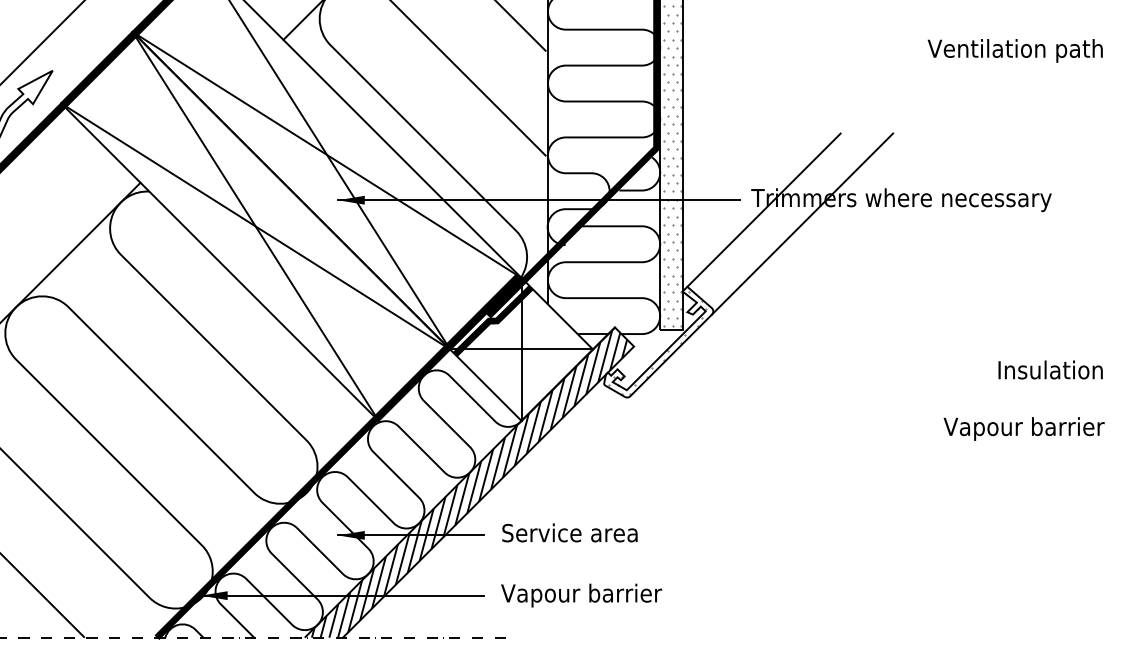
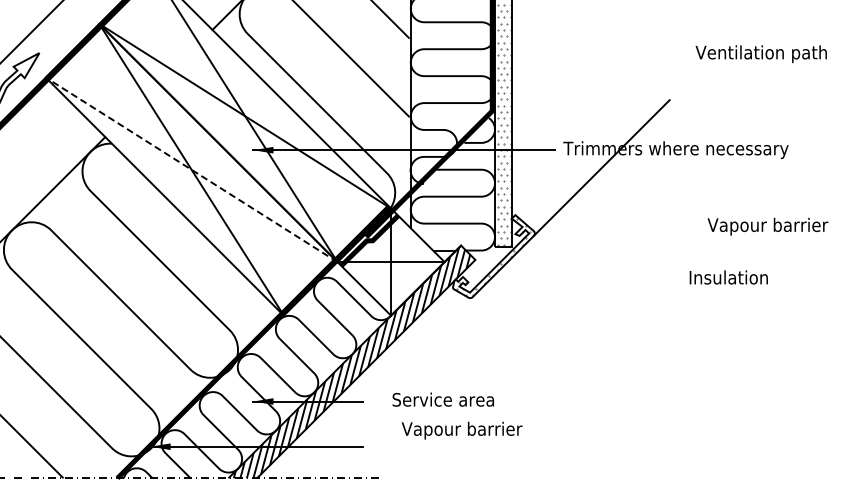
text: (1014, 51) -> (760, 54), moved
line: (763, 209) -> (572, 157), removed
line: (255, 225) -> (191, 169), solid -> dashed
text: (1050, 370) -> (728, 277), moved
text: (1023, 428) -> (767, 226), moved
text: (570, 532) -> (443, 399), moved
text: (580, 595) -> (461, 430), moved

